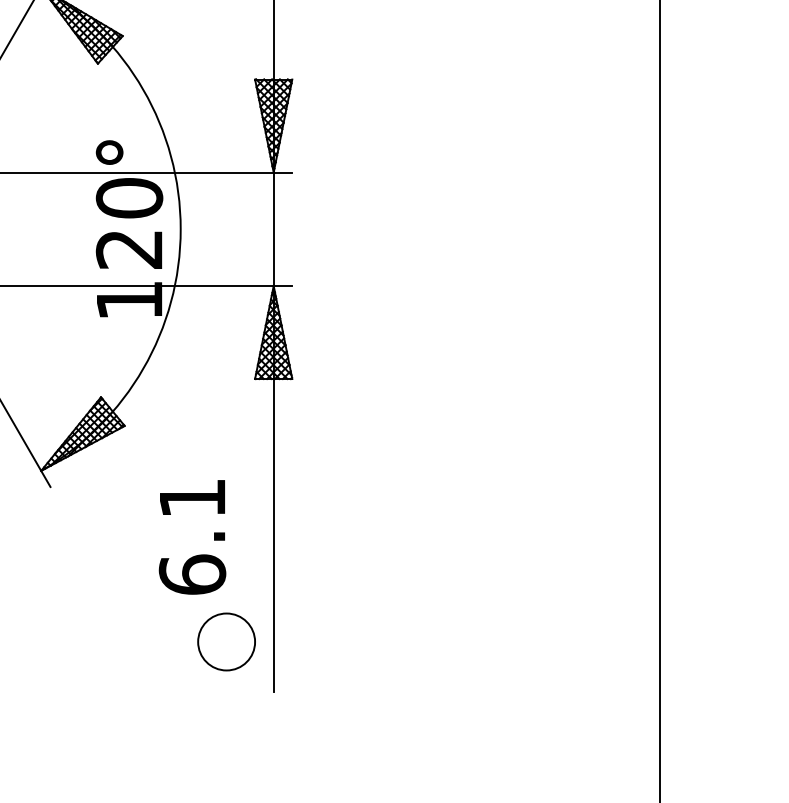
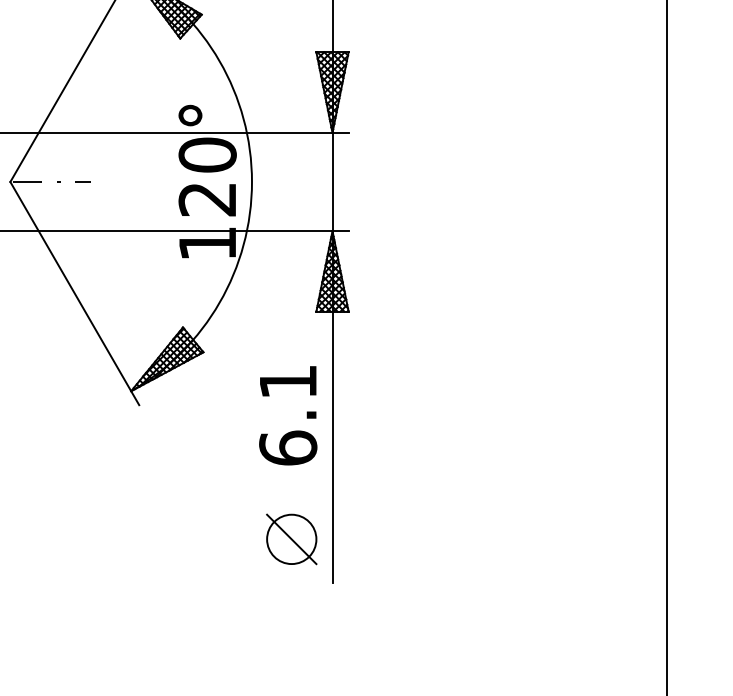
text: (192, 537) -> (288, 415), moved
line: (226, 642) -> (291, 539), added

